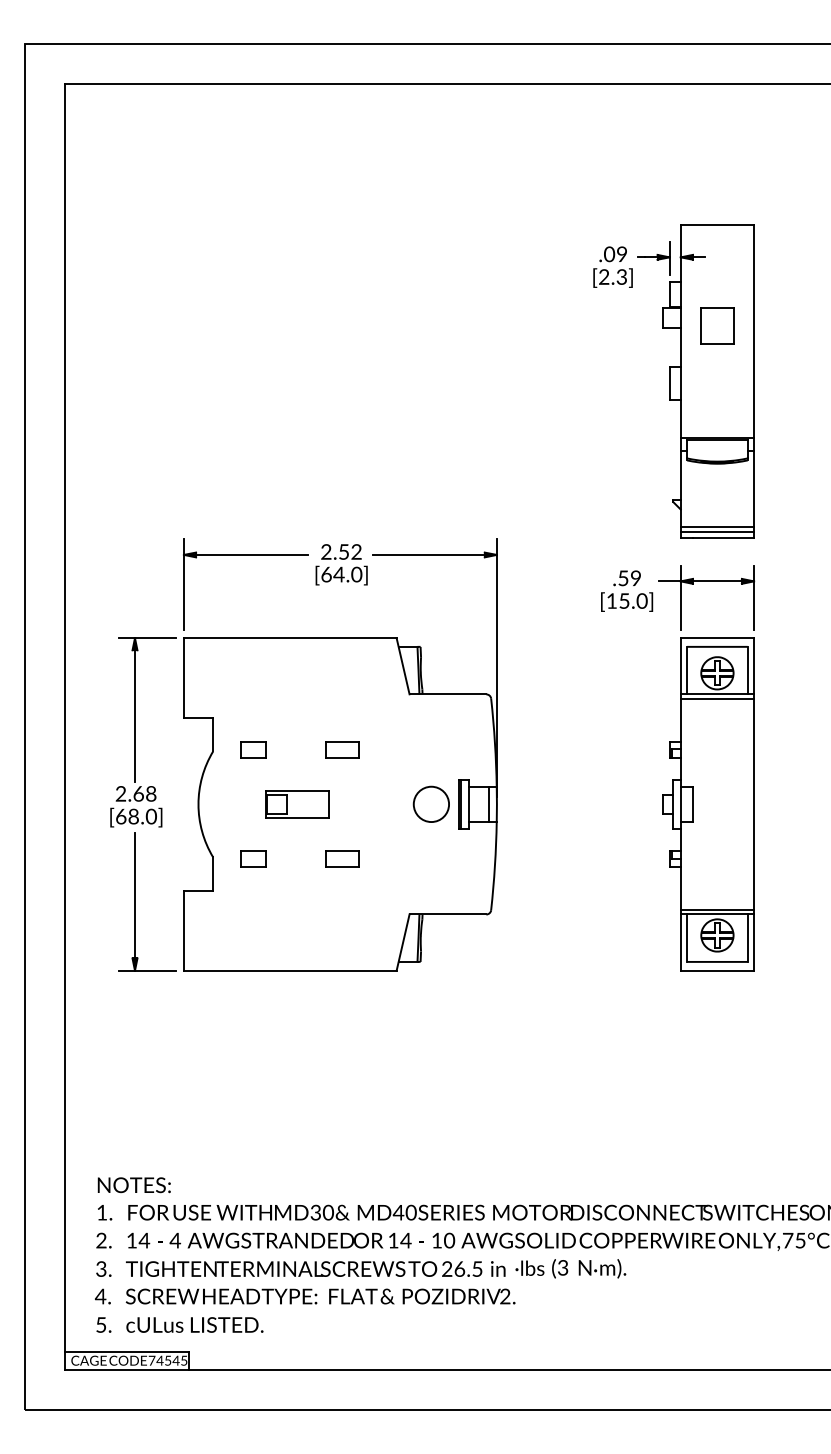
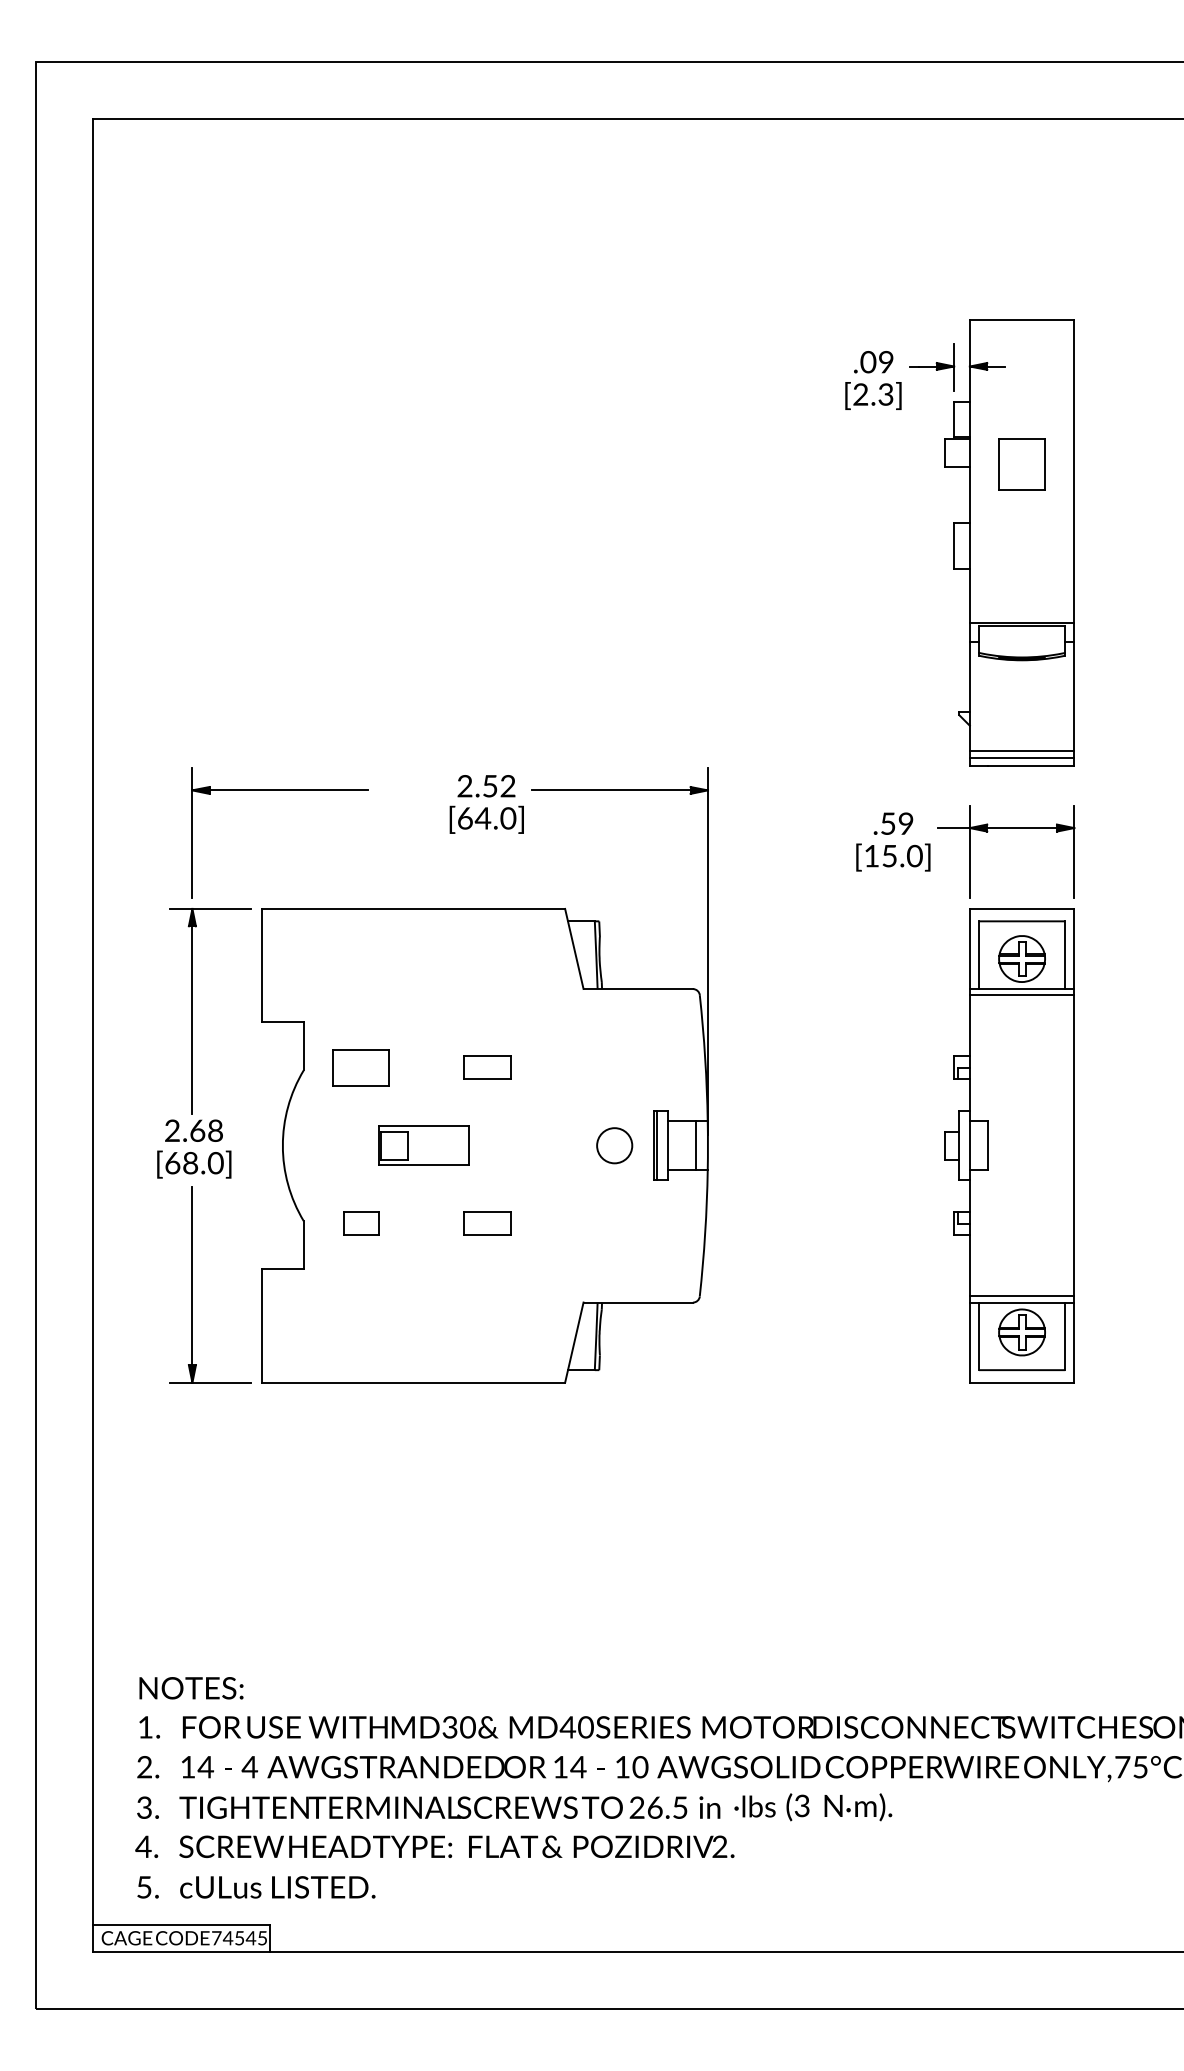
part: (245, 555) -> (279, 790), moved
part: (253, 749) -> (361, 1067), size x1.6
circle: (431, 804) -> (614, 1145), size x0.7

